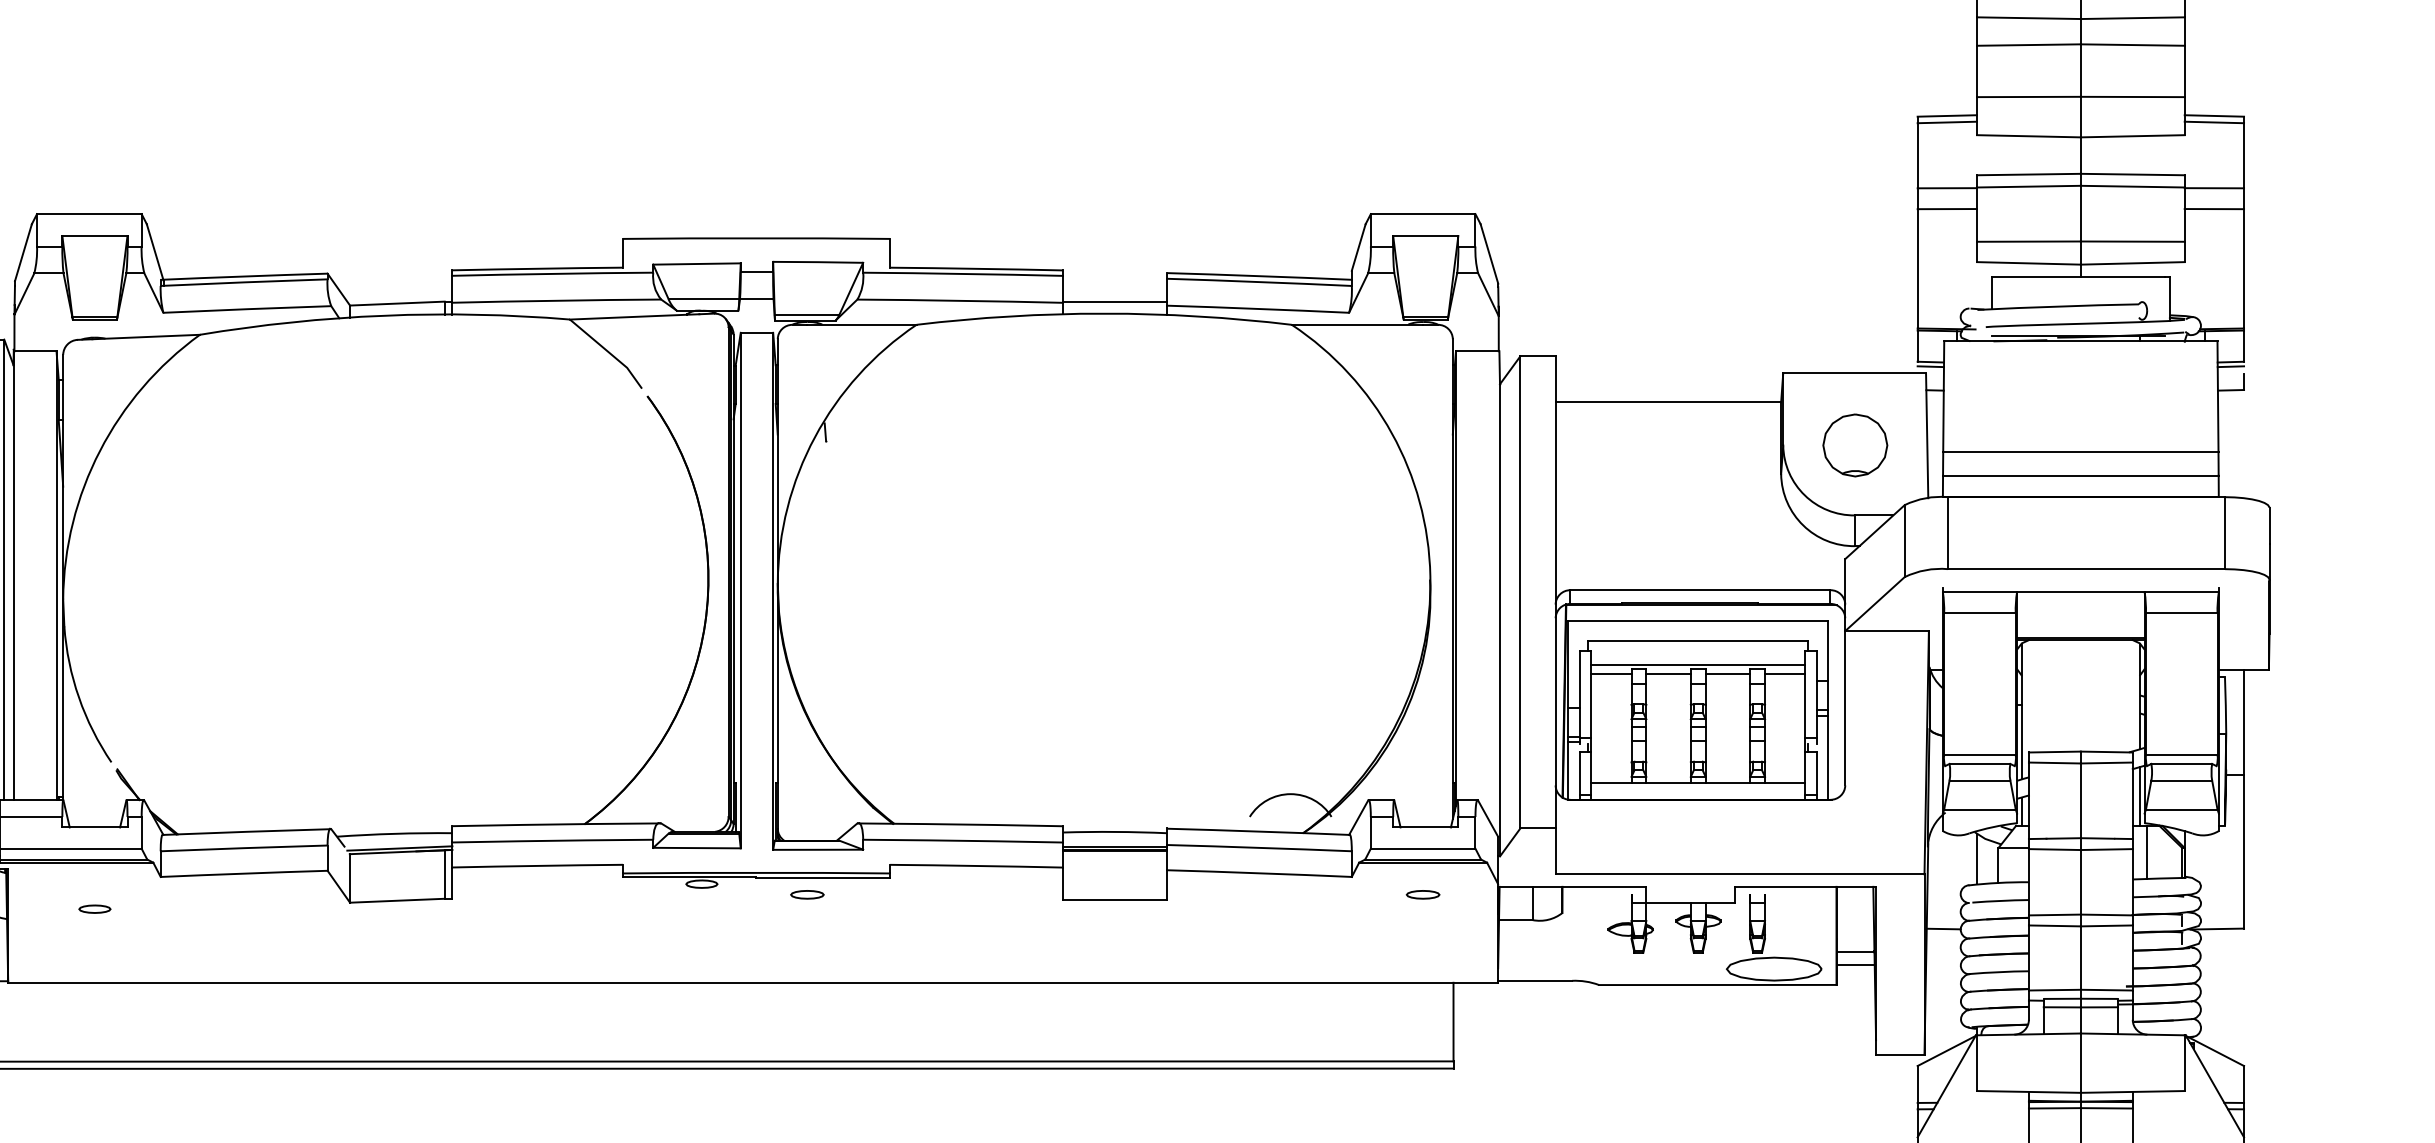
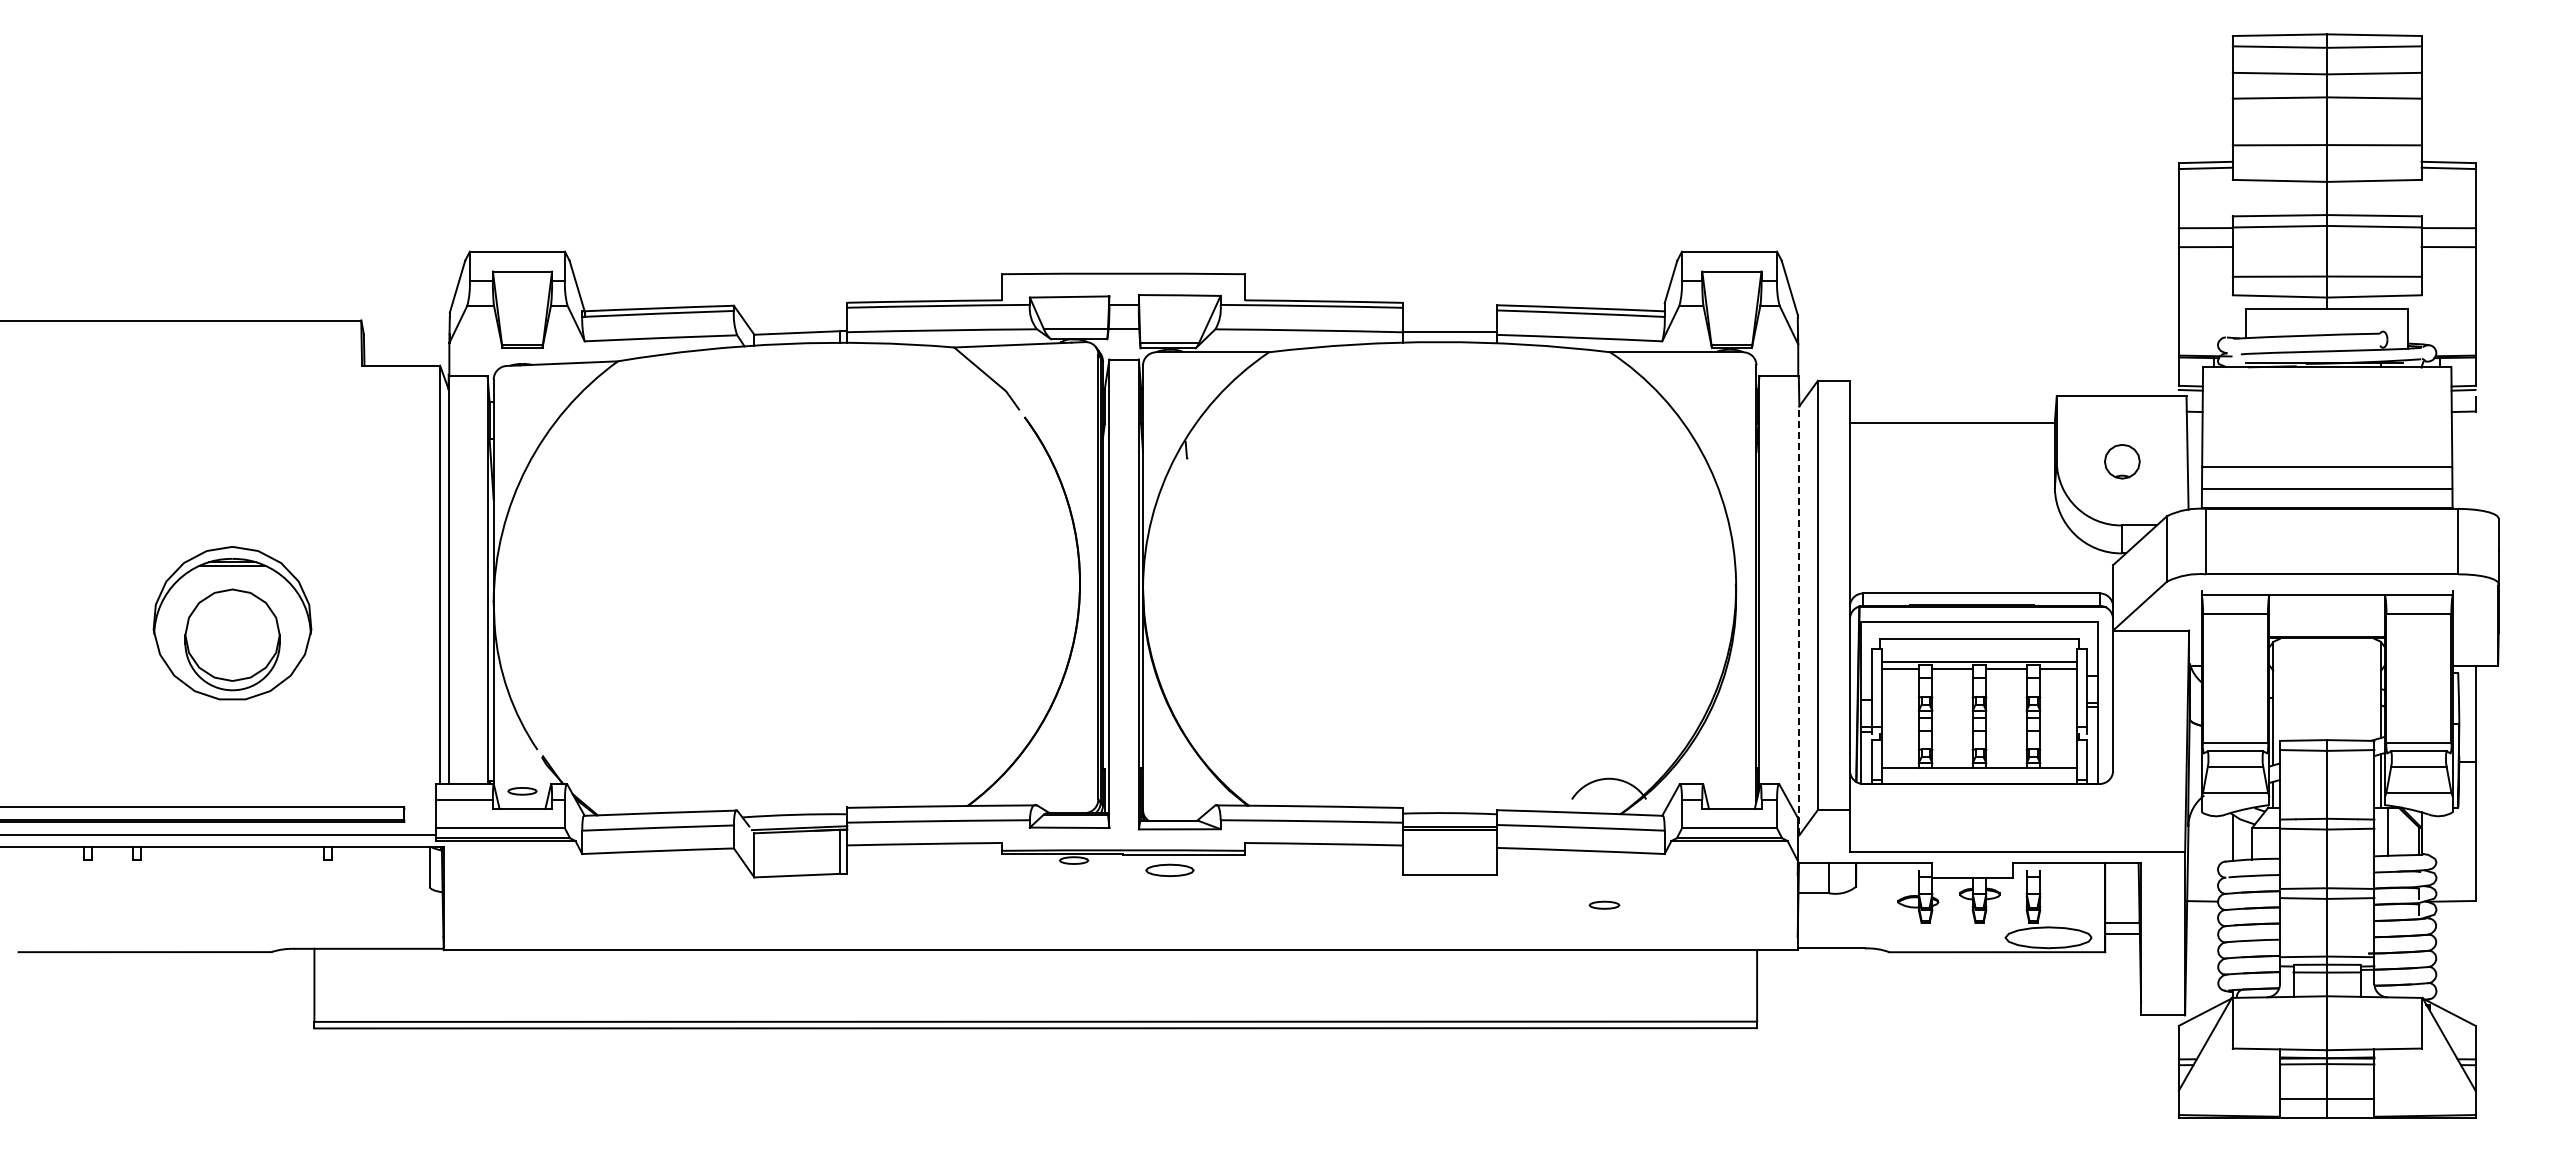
part: (1855, 445) -> (2122, 461), size x0.6
line: (1500, 619) -> (1799, 620), solid -> dashed
part: (806, 893) -> (1169, 869), size x1.6
part: (1423, 893) -> (1604, 904), moved
part: (94, 909) -> (522, 791), moved

